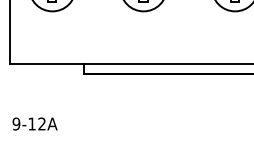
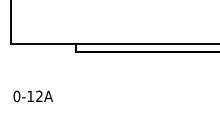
text: (16, 124) -> (16, 96), 9-12A -> 0-12A

